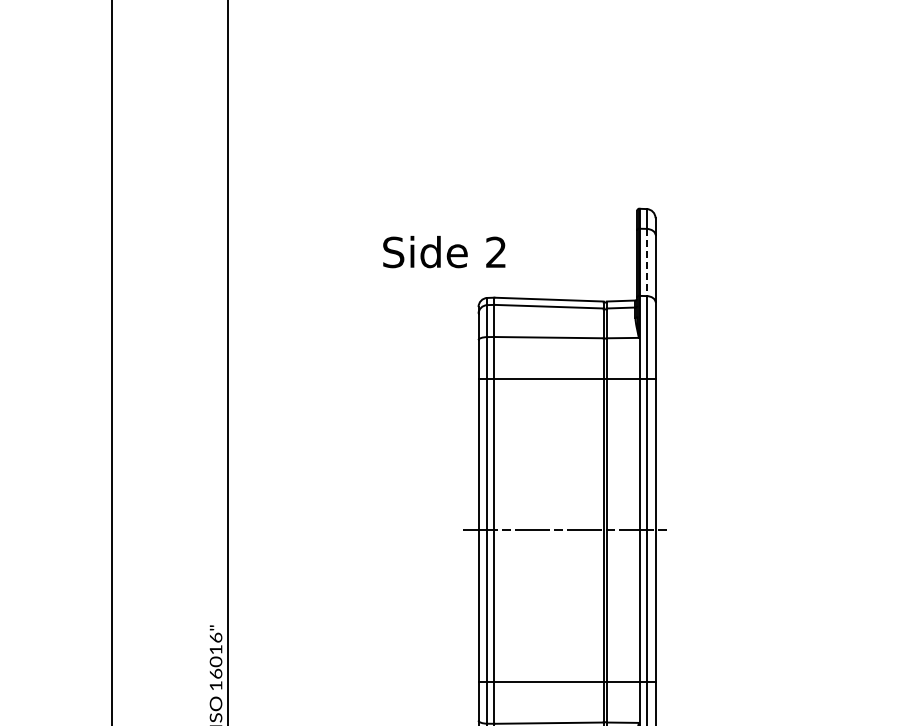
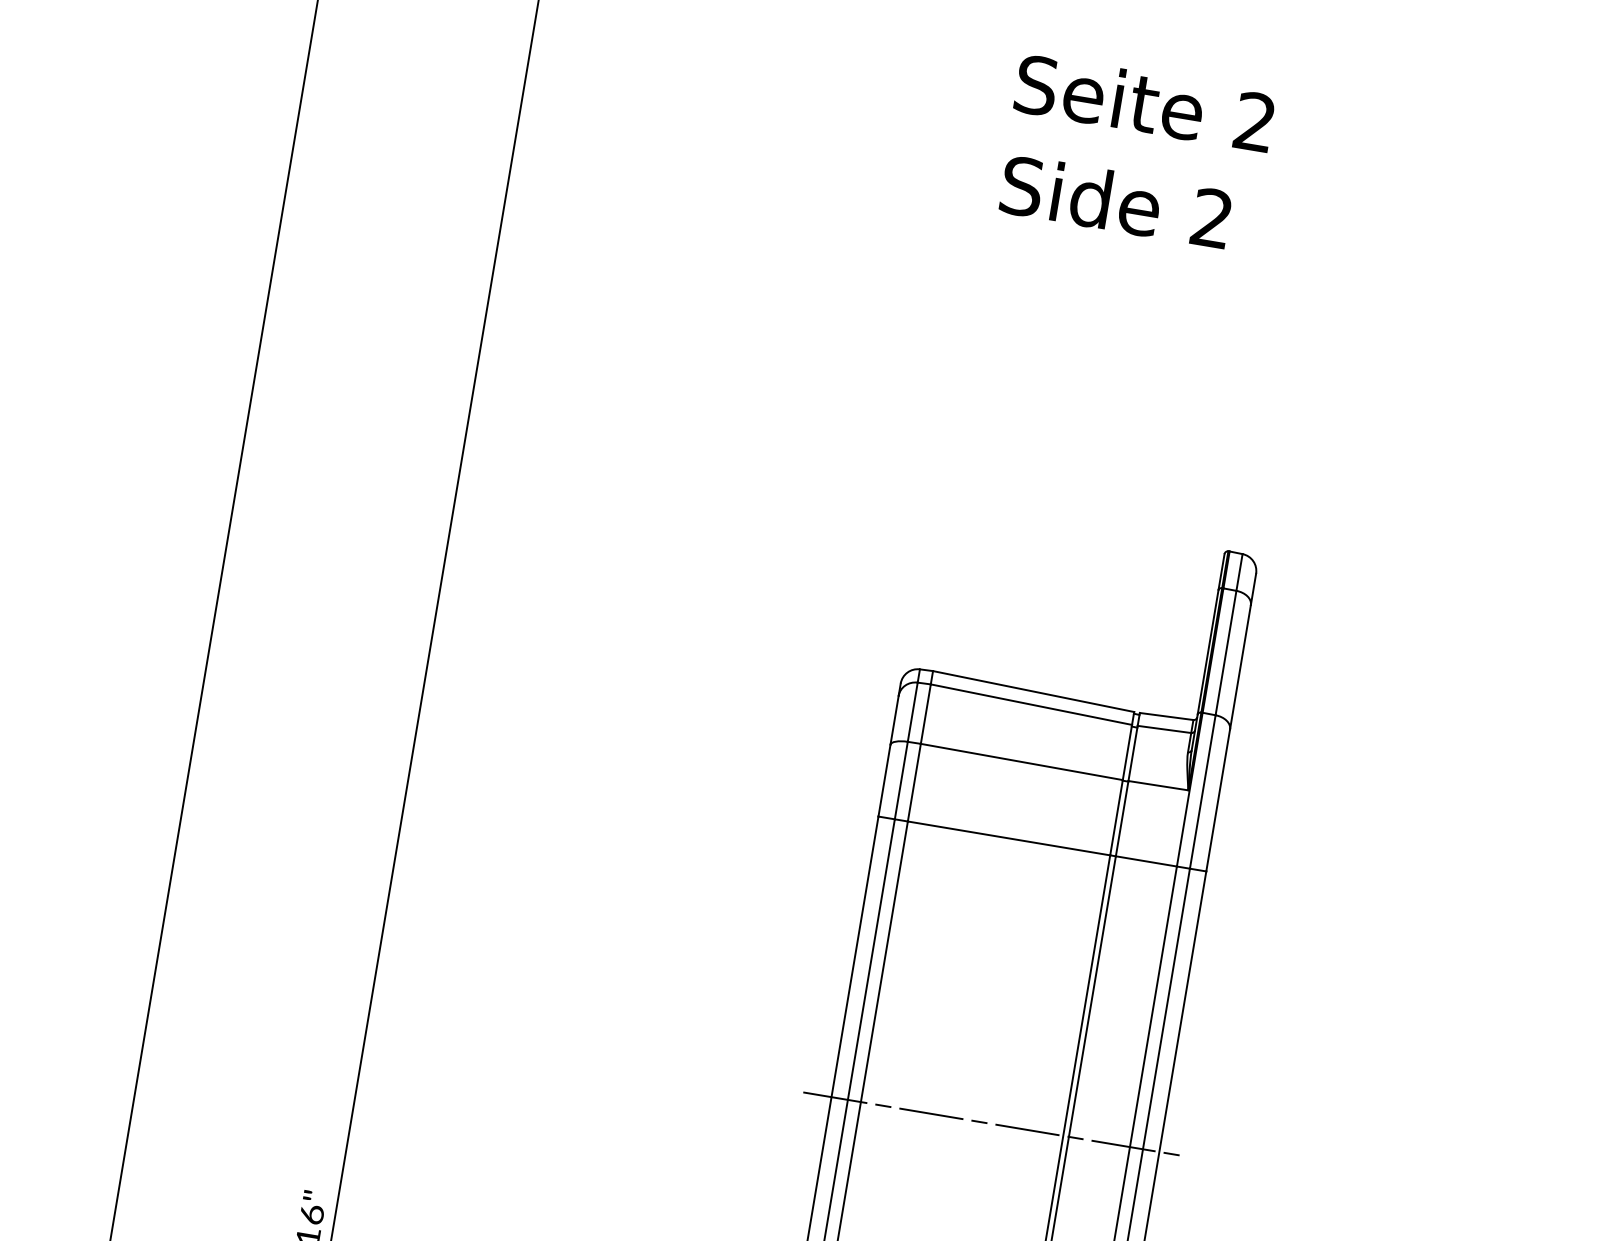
text: (444, 252) -> (1116, 202), moved
line: (646, 262) -> (1225, 653), dashed -> solid

